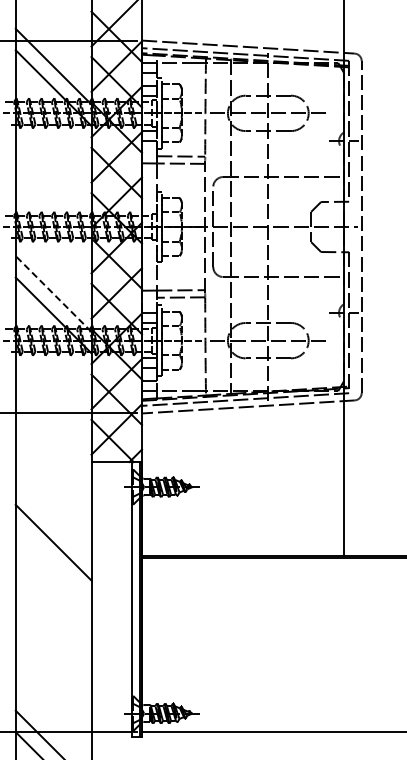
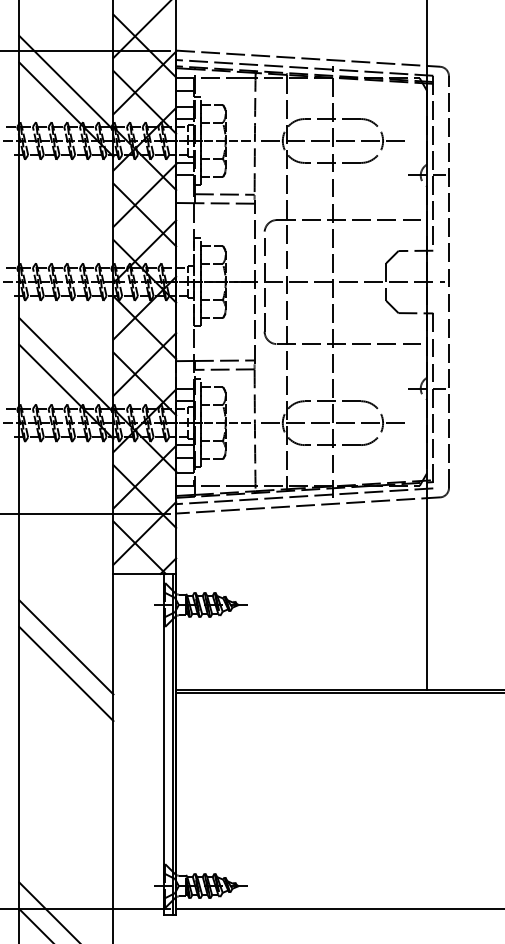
line: (53, 294) -> (66, 365), dashed -> solid
line: (53, 521) -> (66, 647), added

